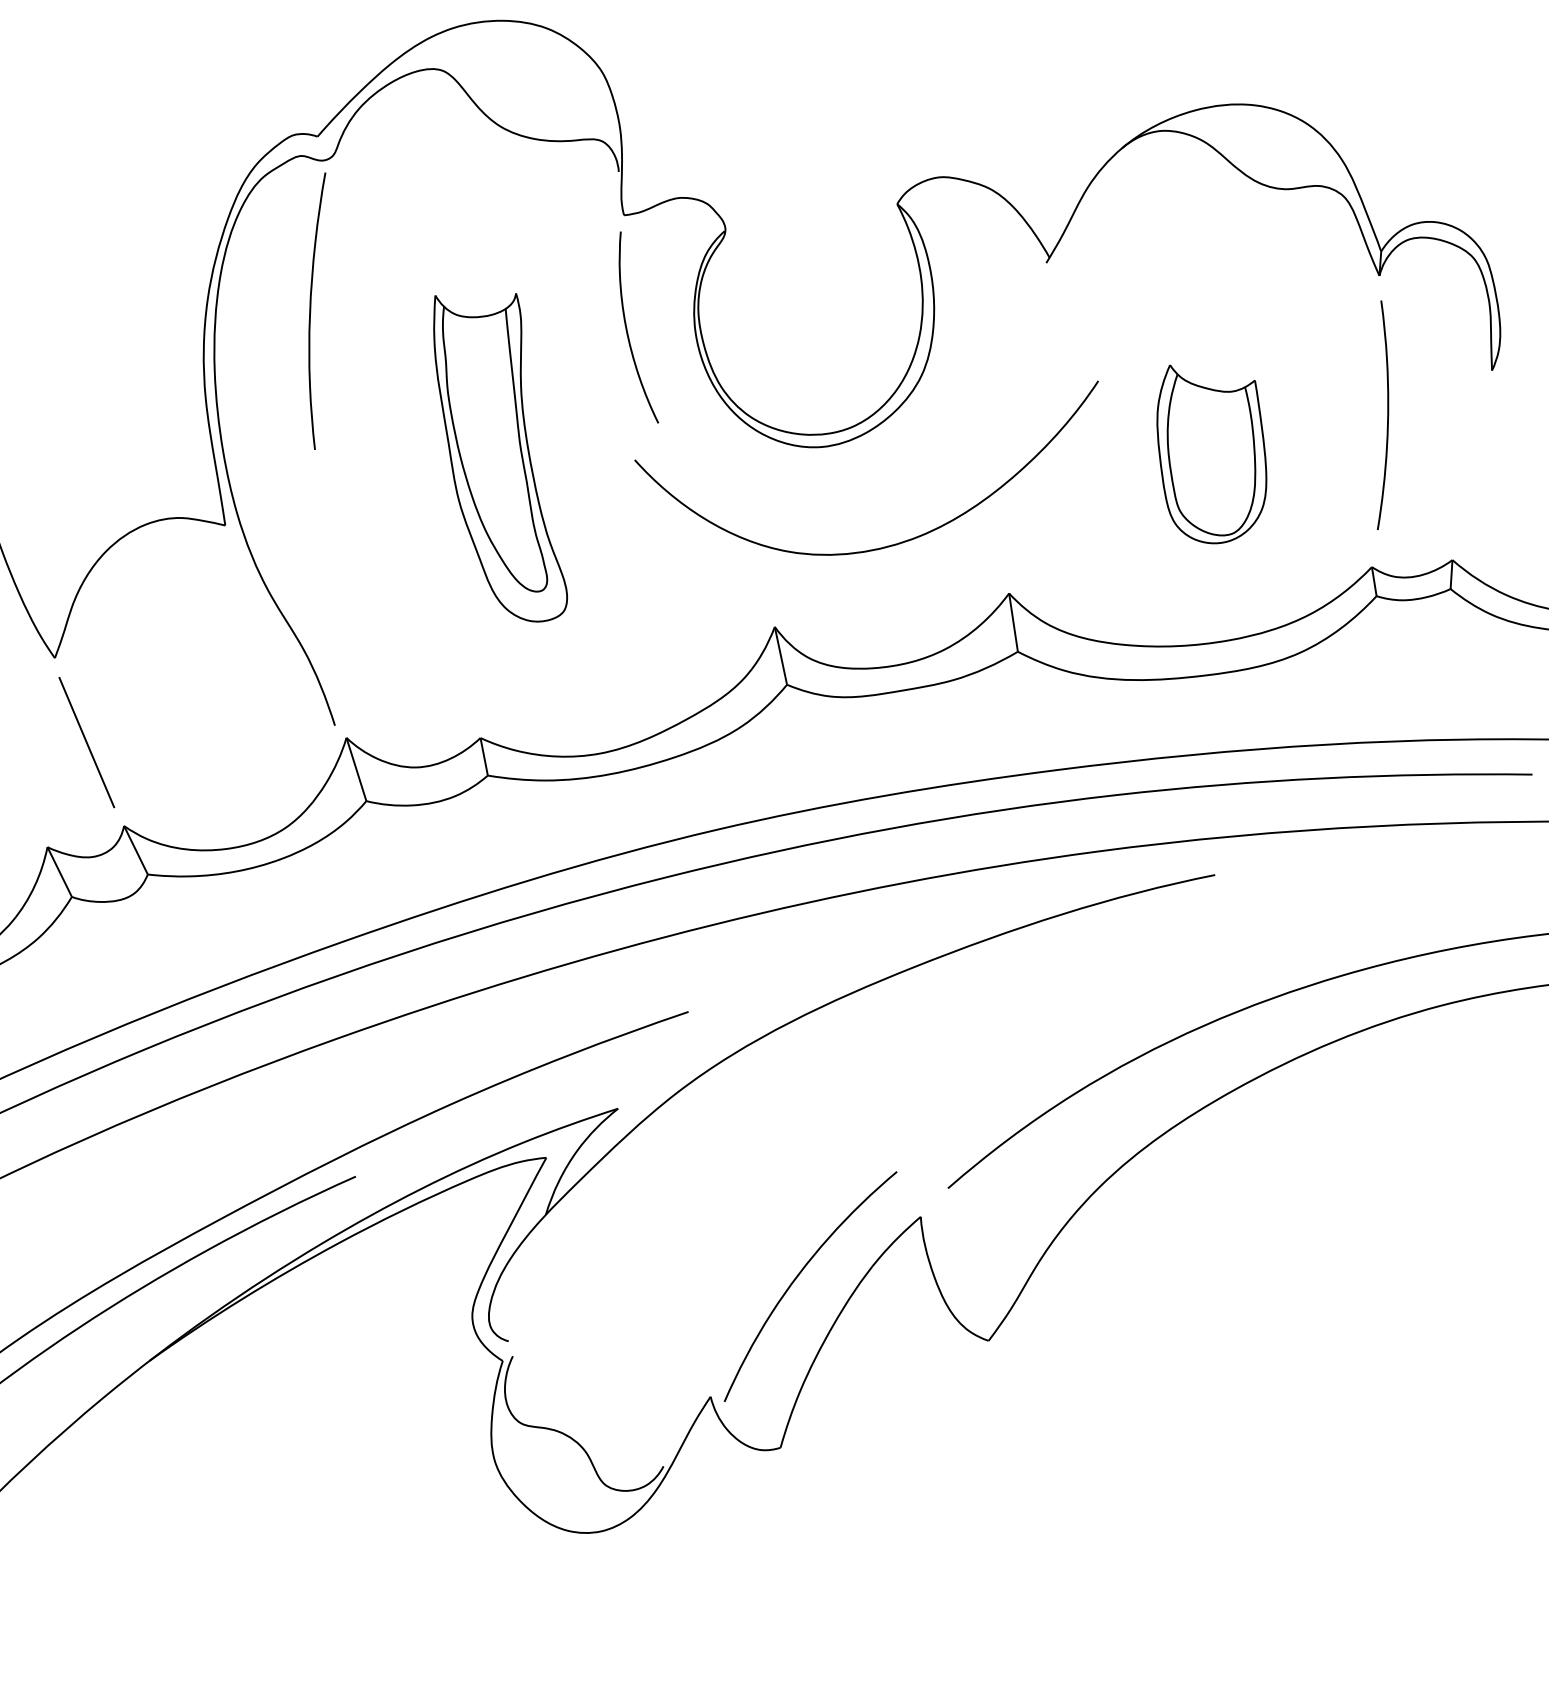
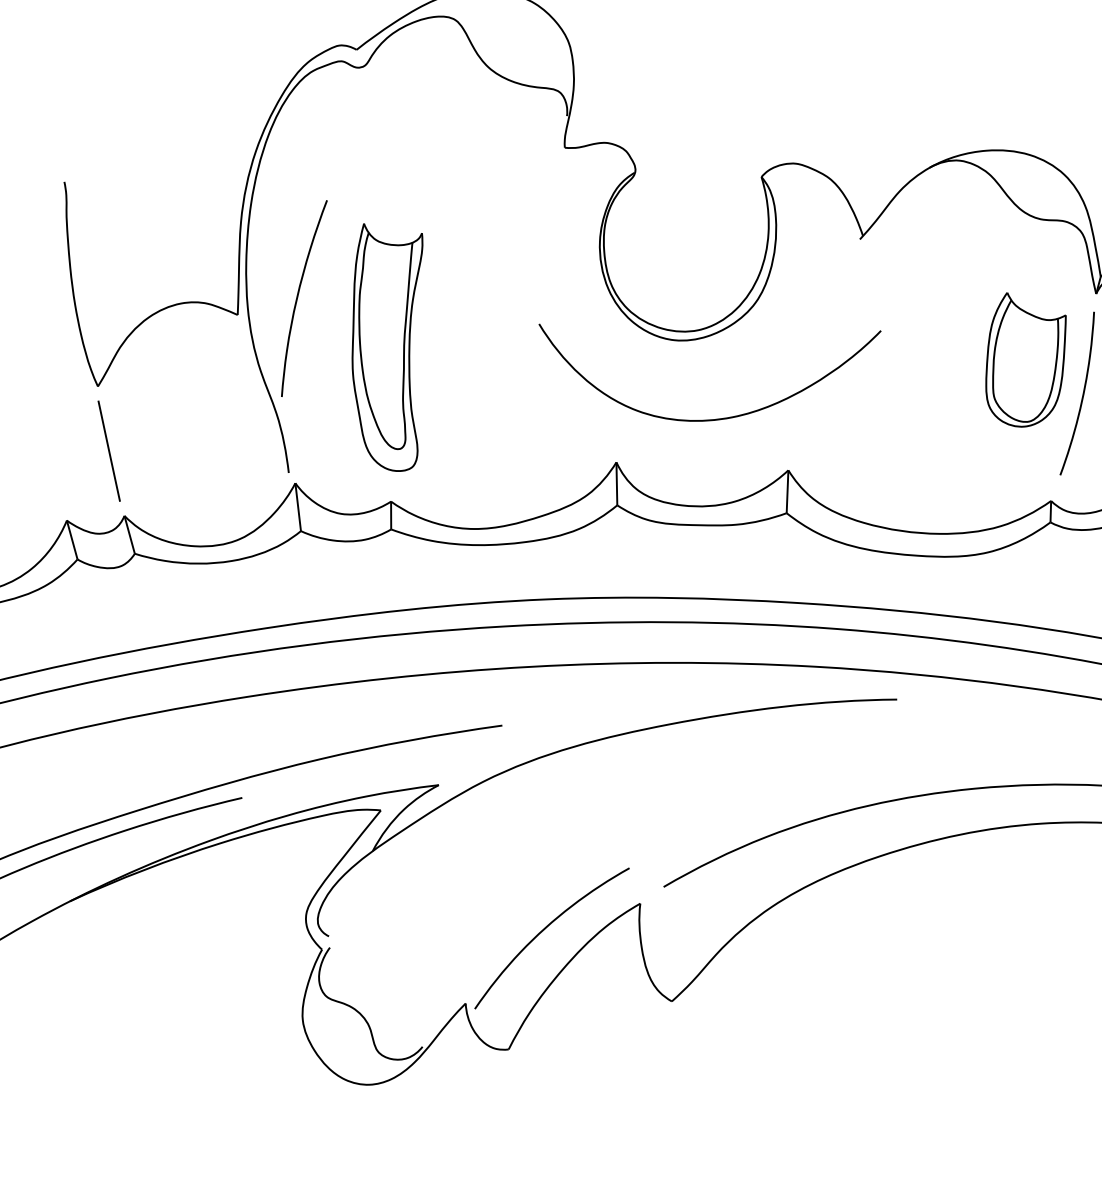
curve: (311, 310) -> (298, 296), moved
curve: (627, 327) -> (552, 228), removed
part: (1211, 454) -> (1024, 362), moved
part: (500, 457) -> (388, 348), moved

